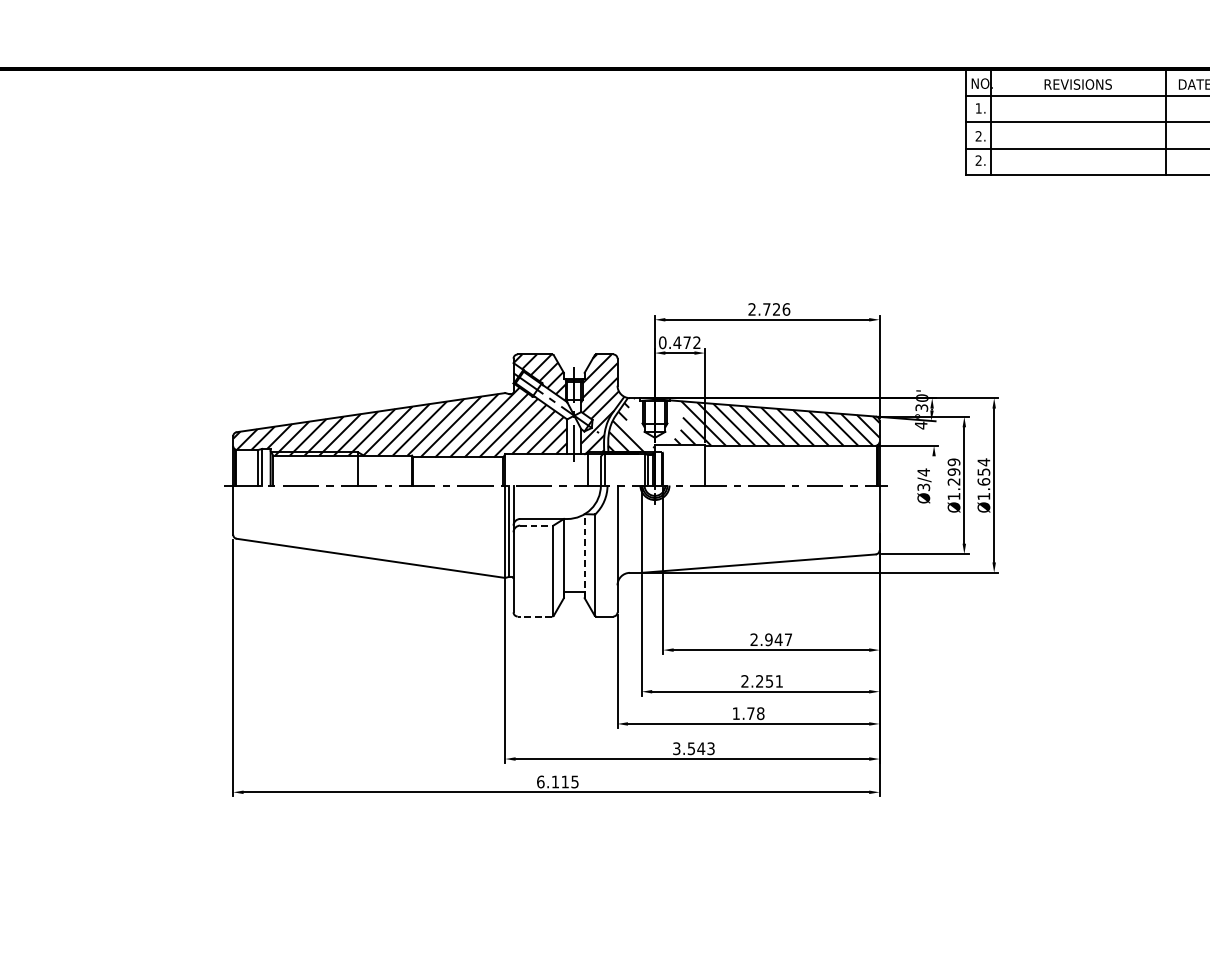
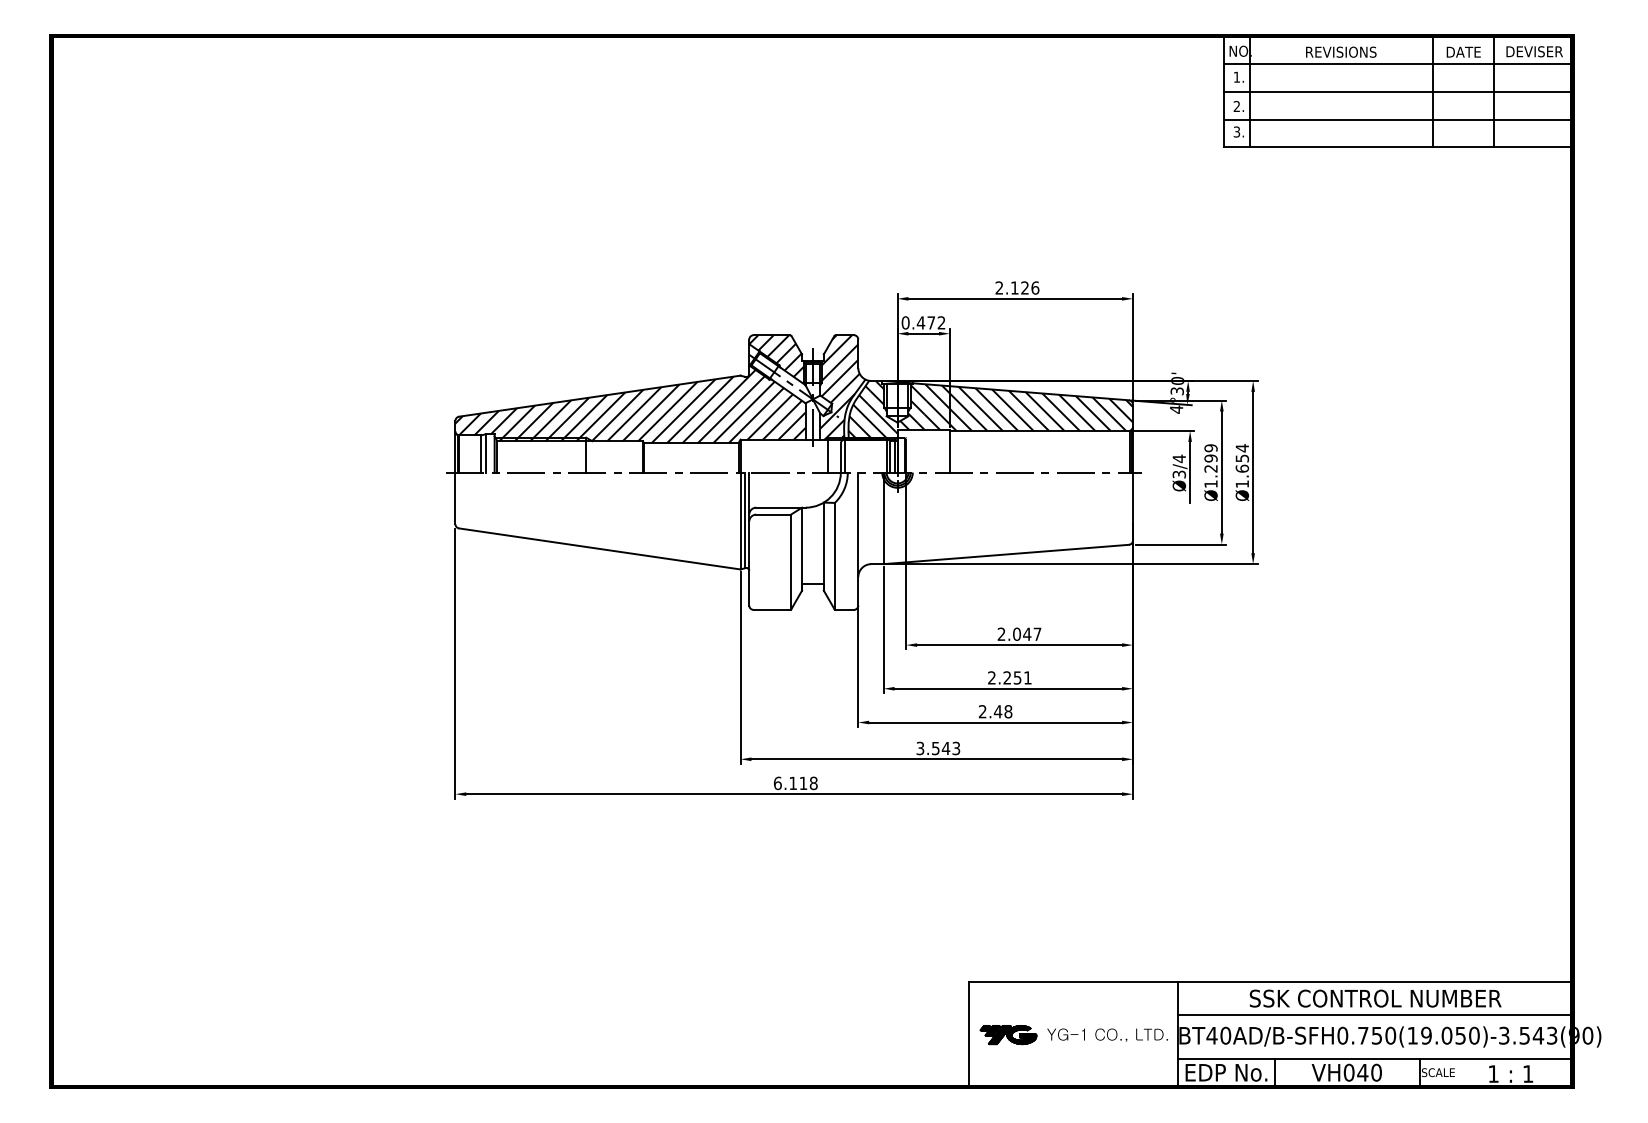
text: (978, 161) -> (1236, 132), 2. -> 3.
text: (766, 308) -> (1014, 287), 2.726 -> 2.126
hatch: (654, 422) -> (897, 406), added
line: (934, 485) -> (1190, 472), added
line: (537, 525) -> (774, 514), dashed -> solid
line: (584, 556) -> (823, 546), dashed -> solid
line: (534, 616) -> (771, 609), dashed -> solid
text: (768, 639) -> (1016, 633), 2.947 -> 2.047
text: (743, 713) -> (990, 711), 1.78 -> 2.48
text: (574, 782) -> (813, 783), 6.115 -> 6.118

